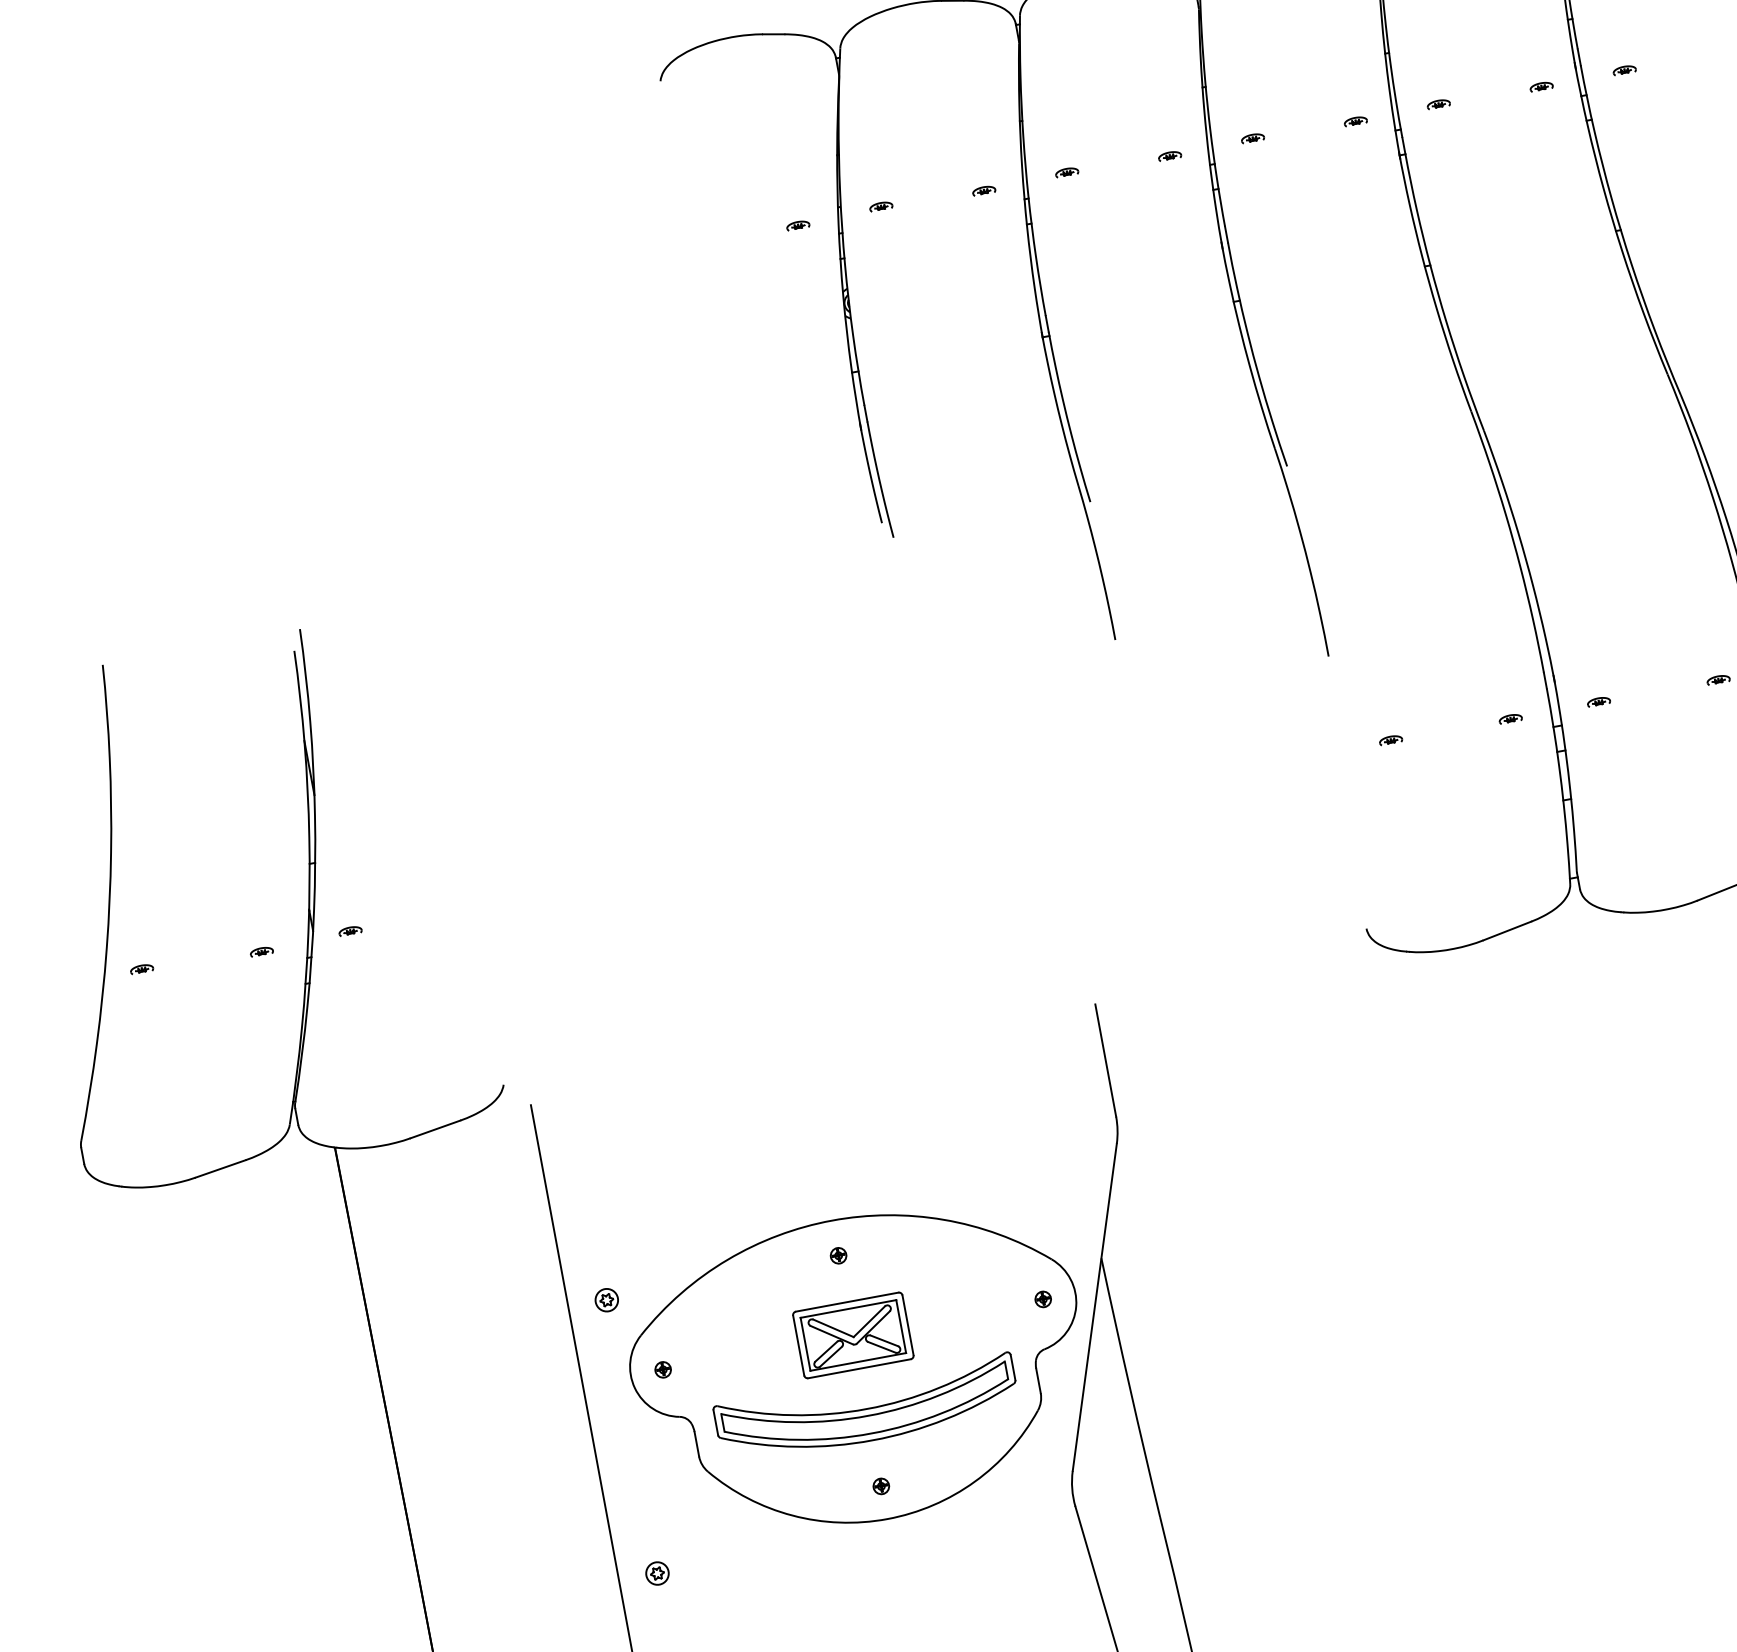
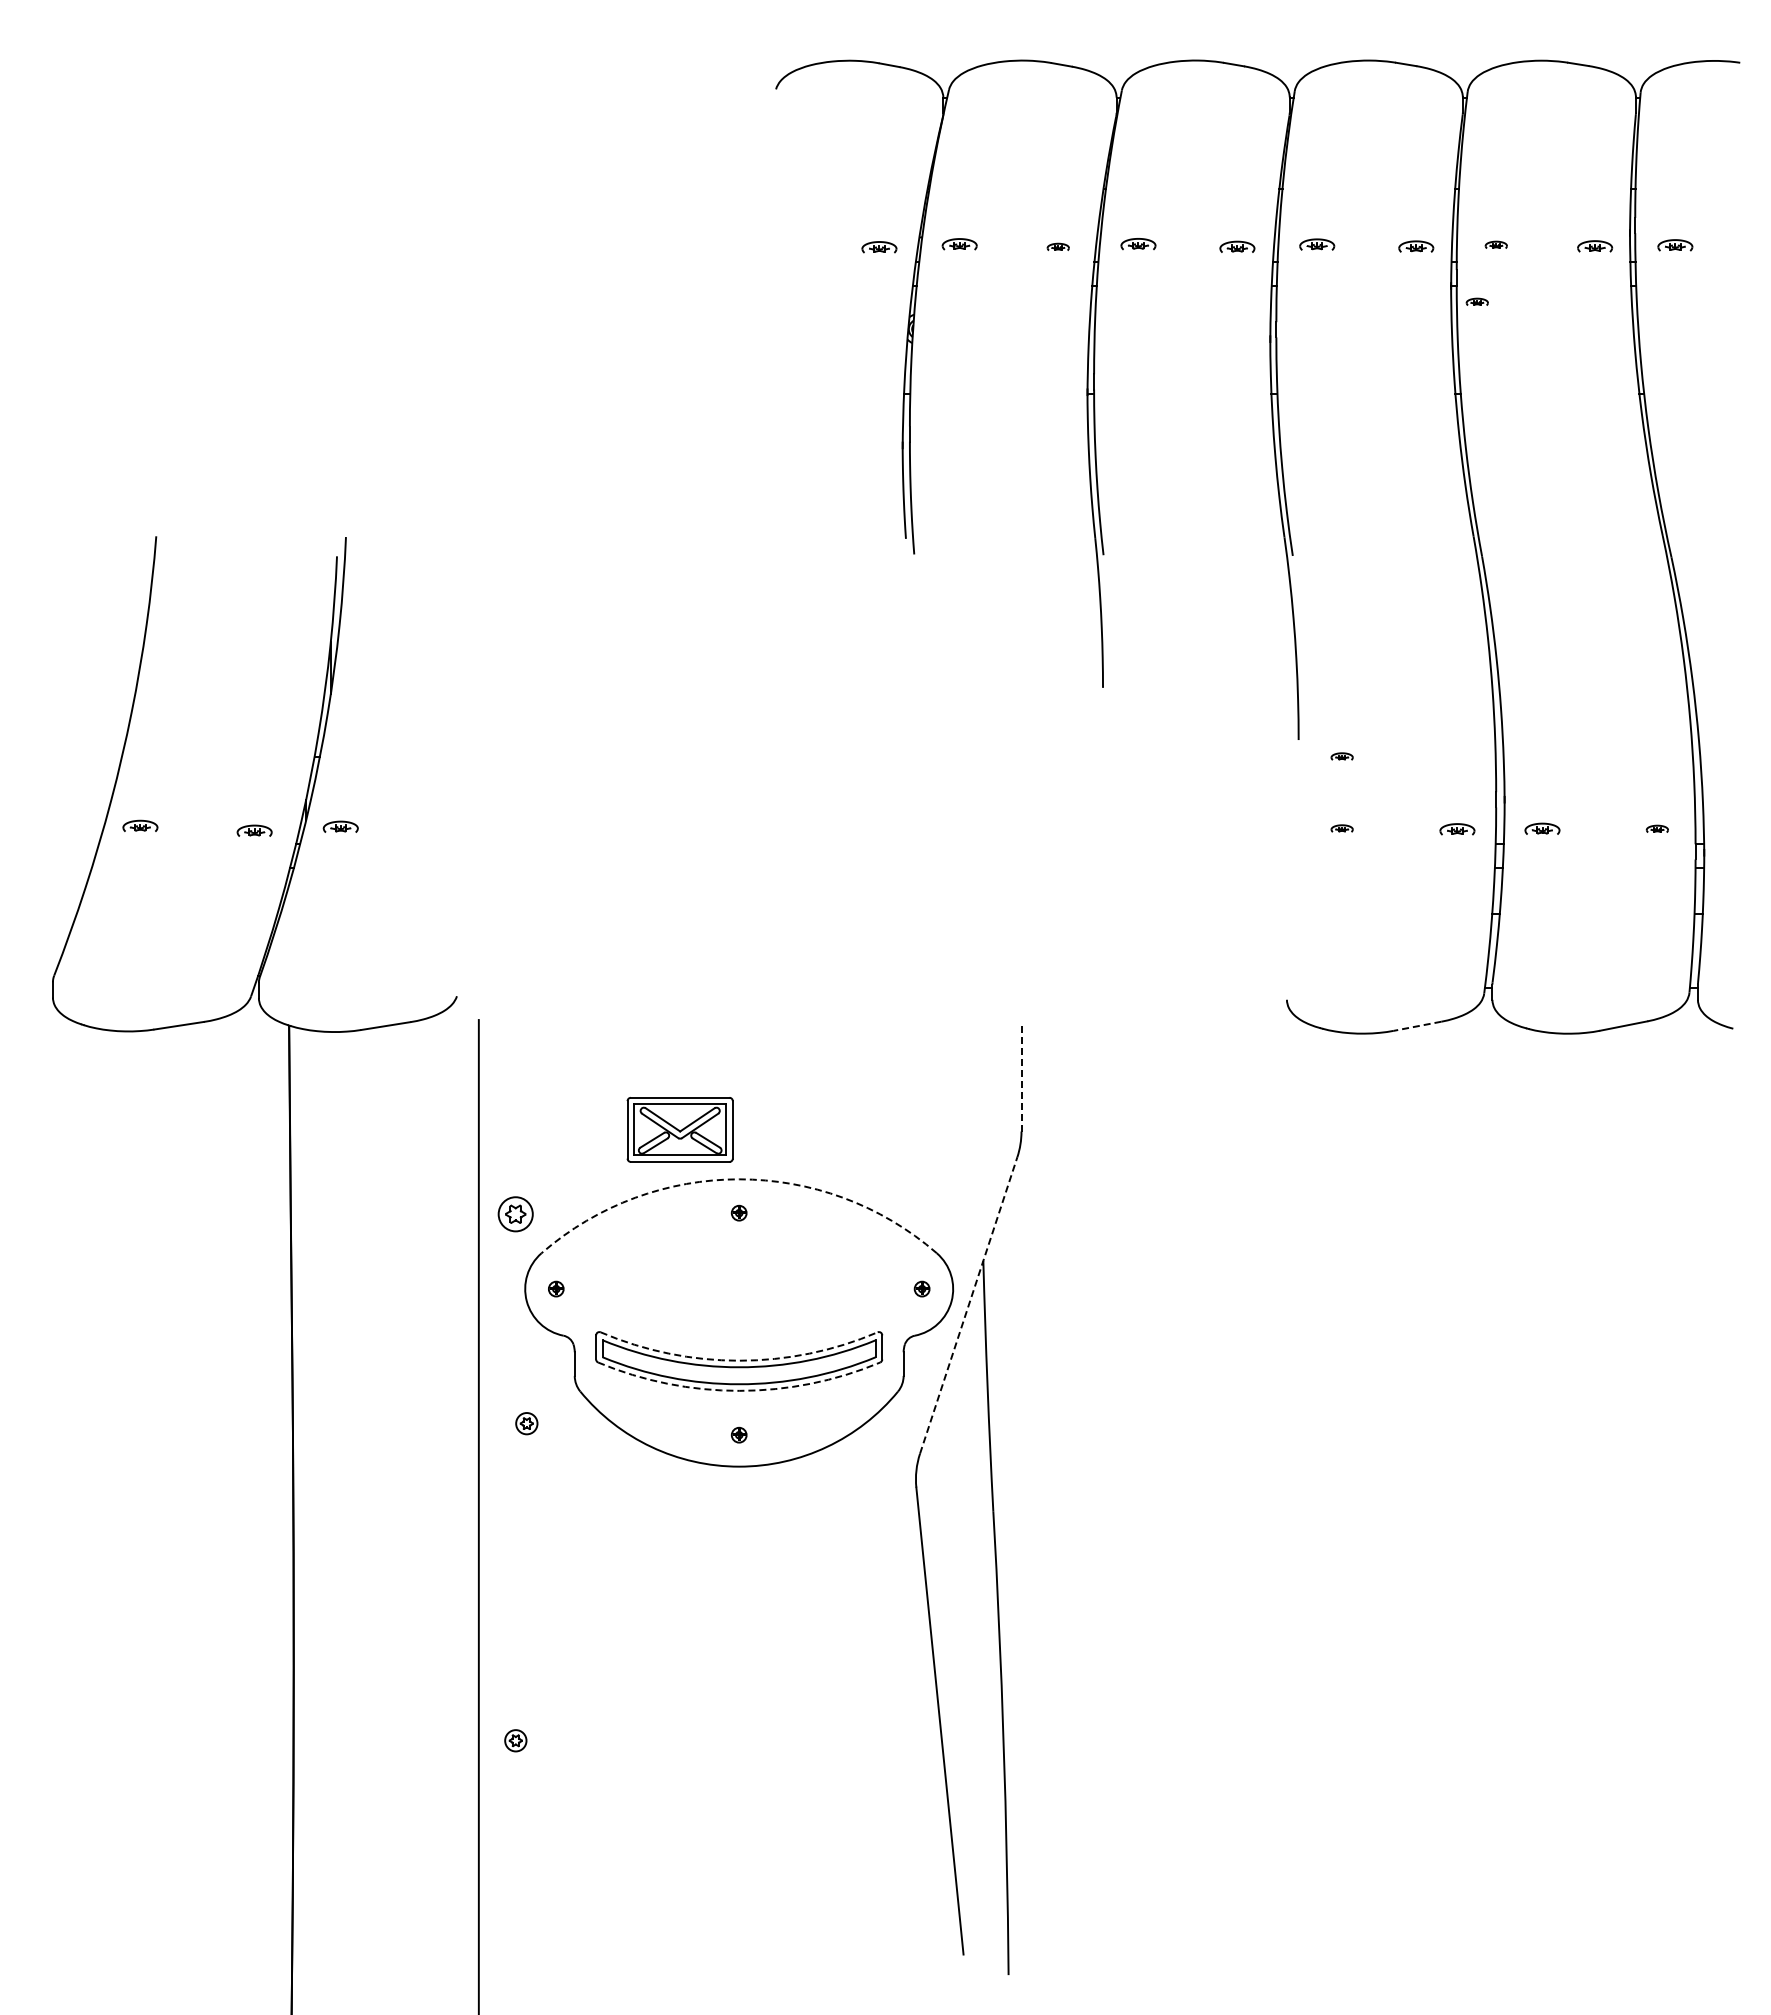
part: (1623, 70) -> (1674, 245), size x1.6
part: (1540, 86) -> (1594, 246), size x1.6
part: (1355, 121) -> (1415, 246), size x1.6
part: (1252, 138) -> (1317, 244), size x1.6
part: (1169, 155) -> (1236, 246), size x1.6
part: (1428, 166) -> (1476, 301), added
part: (1066, 172) -> (1138, 244), size x1.6
part: (880, 206) -> (959, 243), size x1.6
part: (797, 225) -> (878, 247), size x1.6
part: (1376, 665) -> (1341, 756), added
part: (1597, 701) -> (1541, 828), size x1.6
part: (1509, 719) -> (1456, 829), size x1.6
part: (349, 930) -> (340, 826), size x1.6
line: (1507, 931) -> (1417, 1026), solid -> dashed
part: (261, 951) -> (254, 830), size x1.6
part: (141, 969) -> (139, 826), size x1.6
line: (1105, 1060) -> (1021, 1077), solid -> dashed
arc: (832, 1220) -> (739, 1179), solid -> dashed
part: (606, 1300) -> (515, 1214), size x1.6
line: (1094, 1306) -> (968, 1304), solid -> dashed
part: (852, 1335) -> (679, 1129), moved
arc: (867, 1408) -> (739, 1360), solid -> dashed
arc: (873, 1439) -> (739, 1390), solid -> dashed
part: (657, 1573) -> (526, 1423), moved

